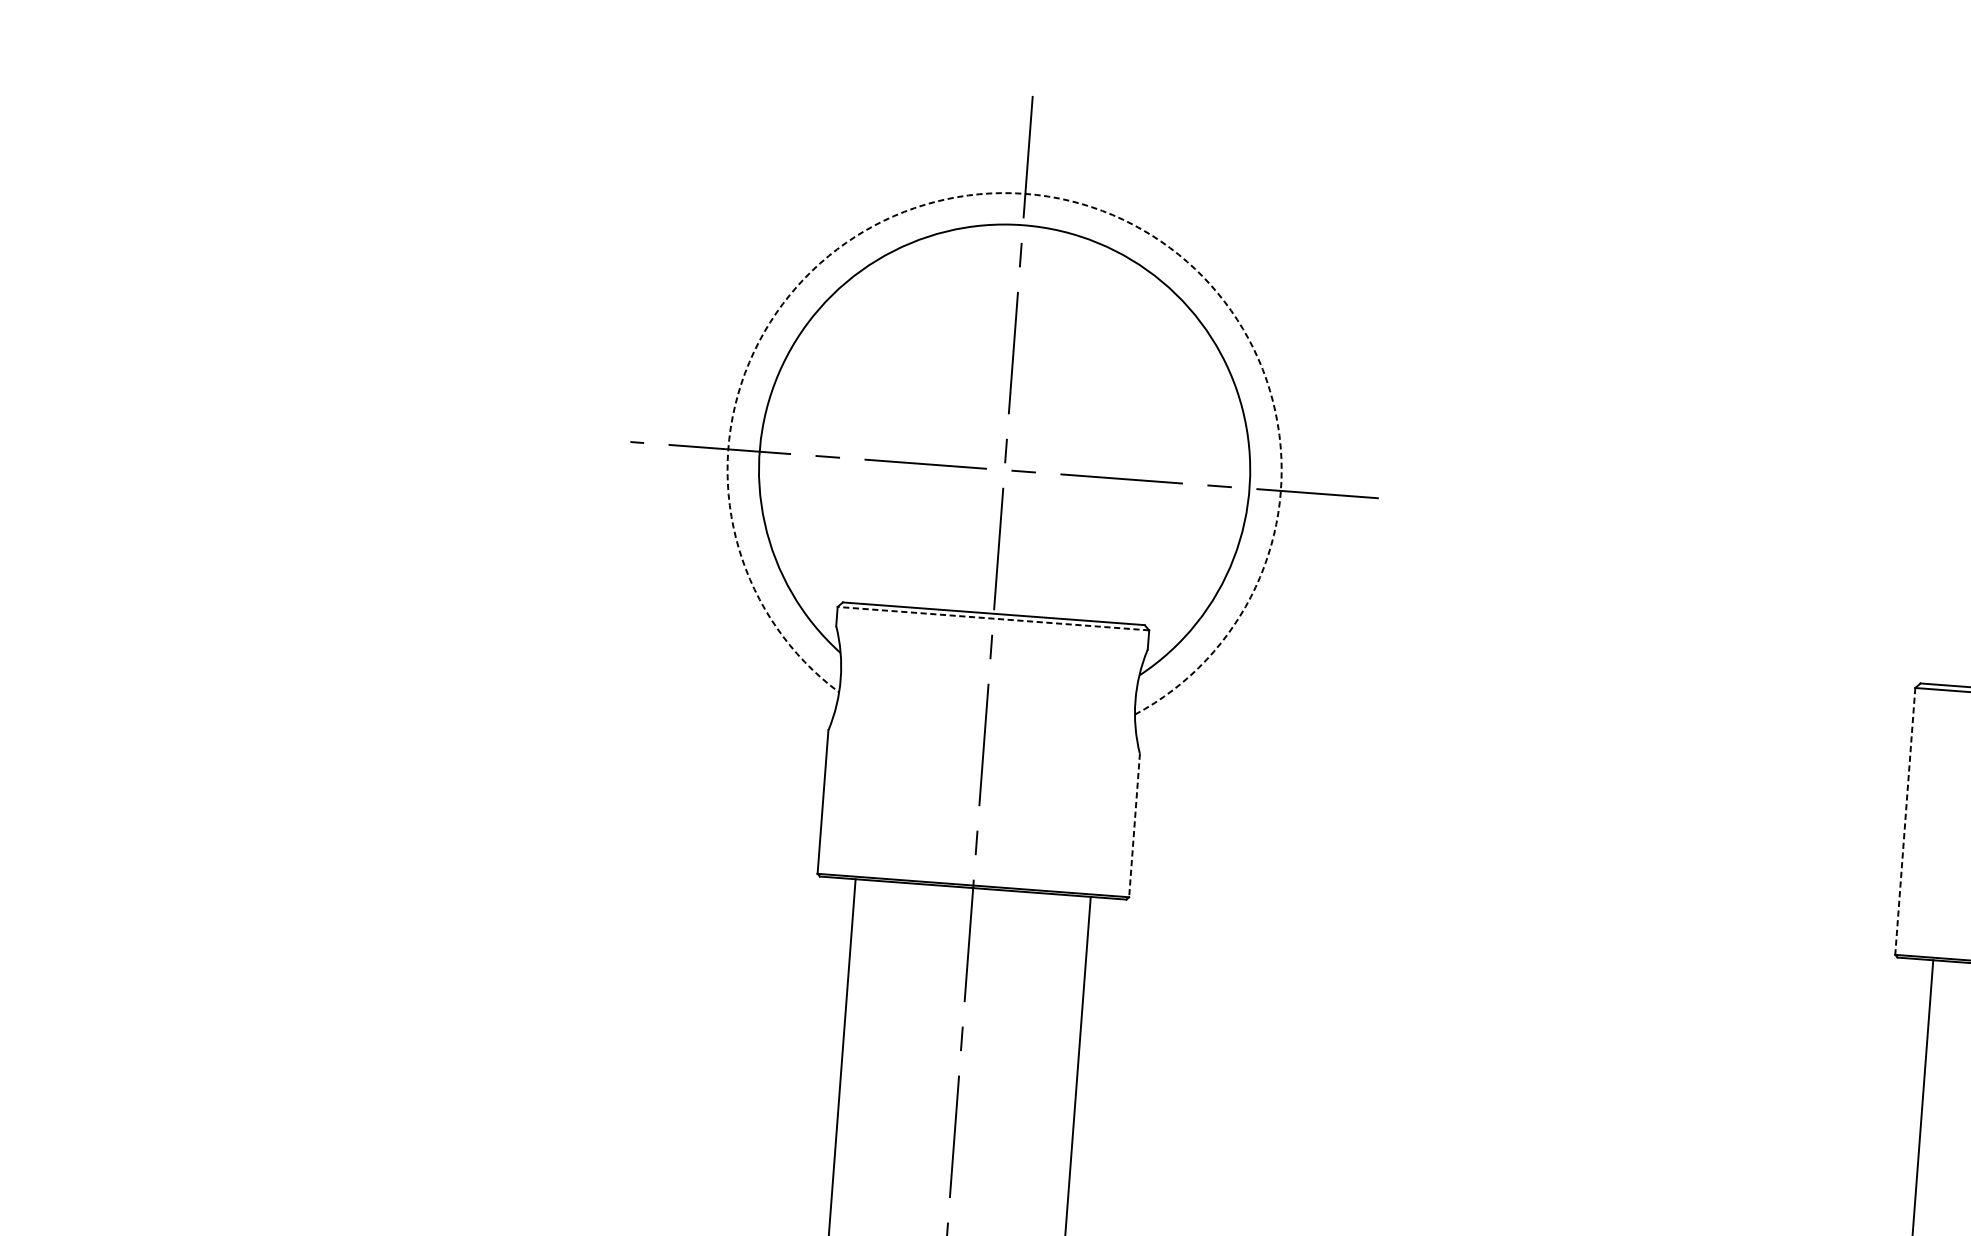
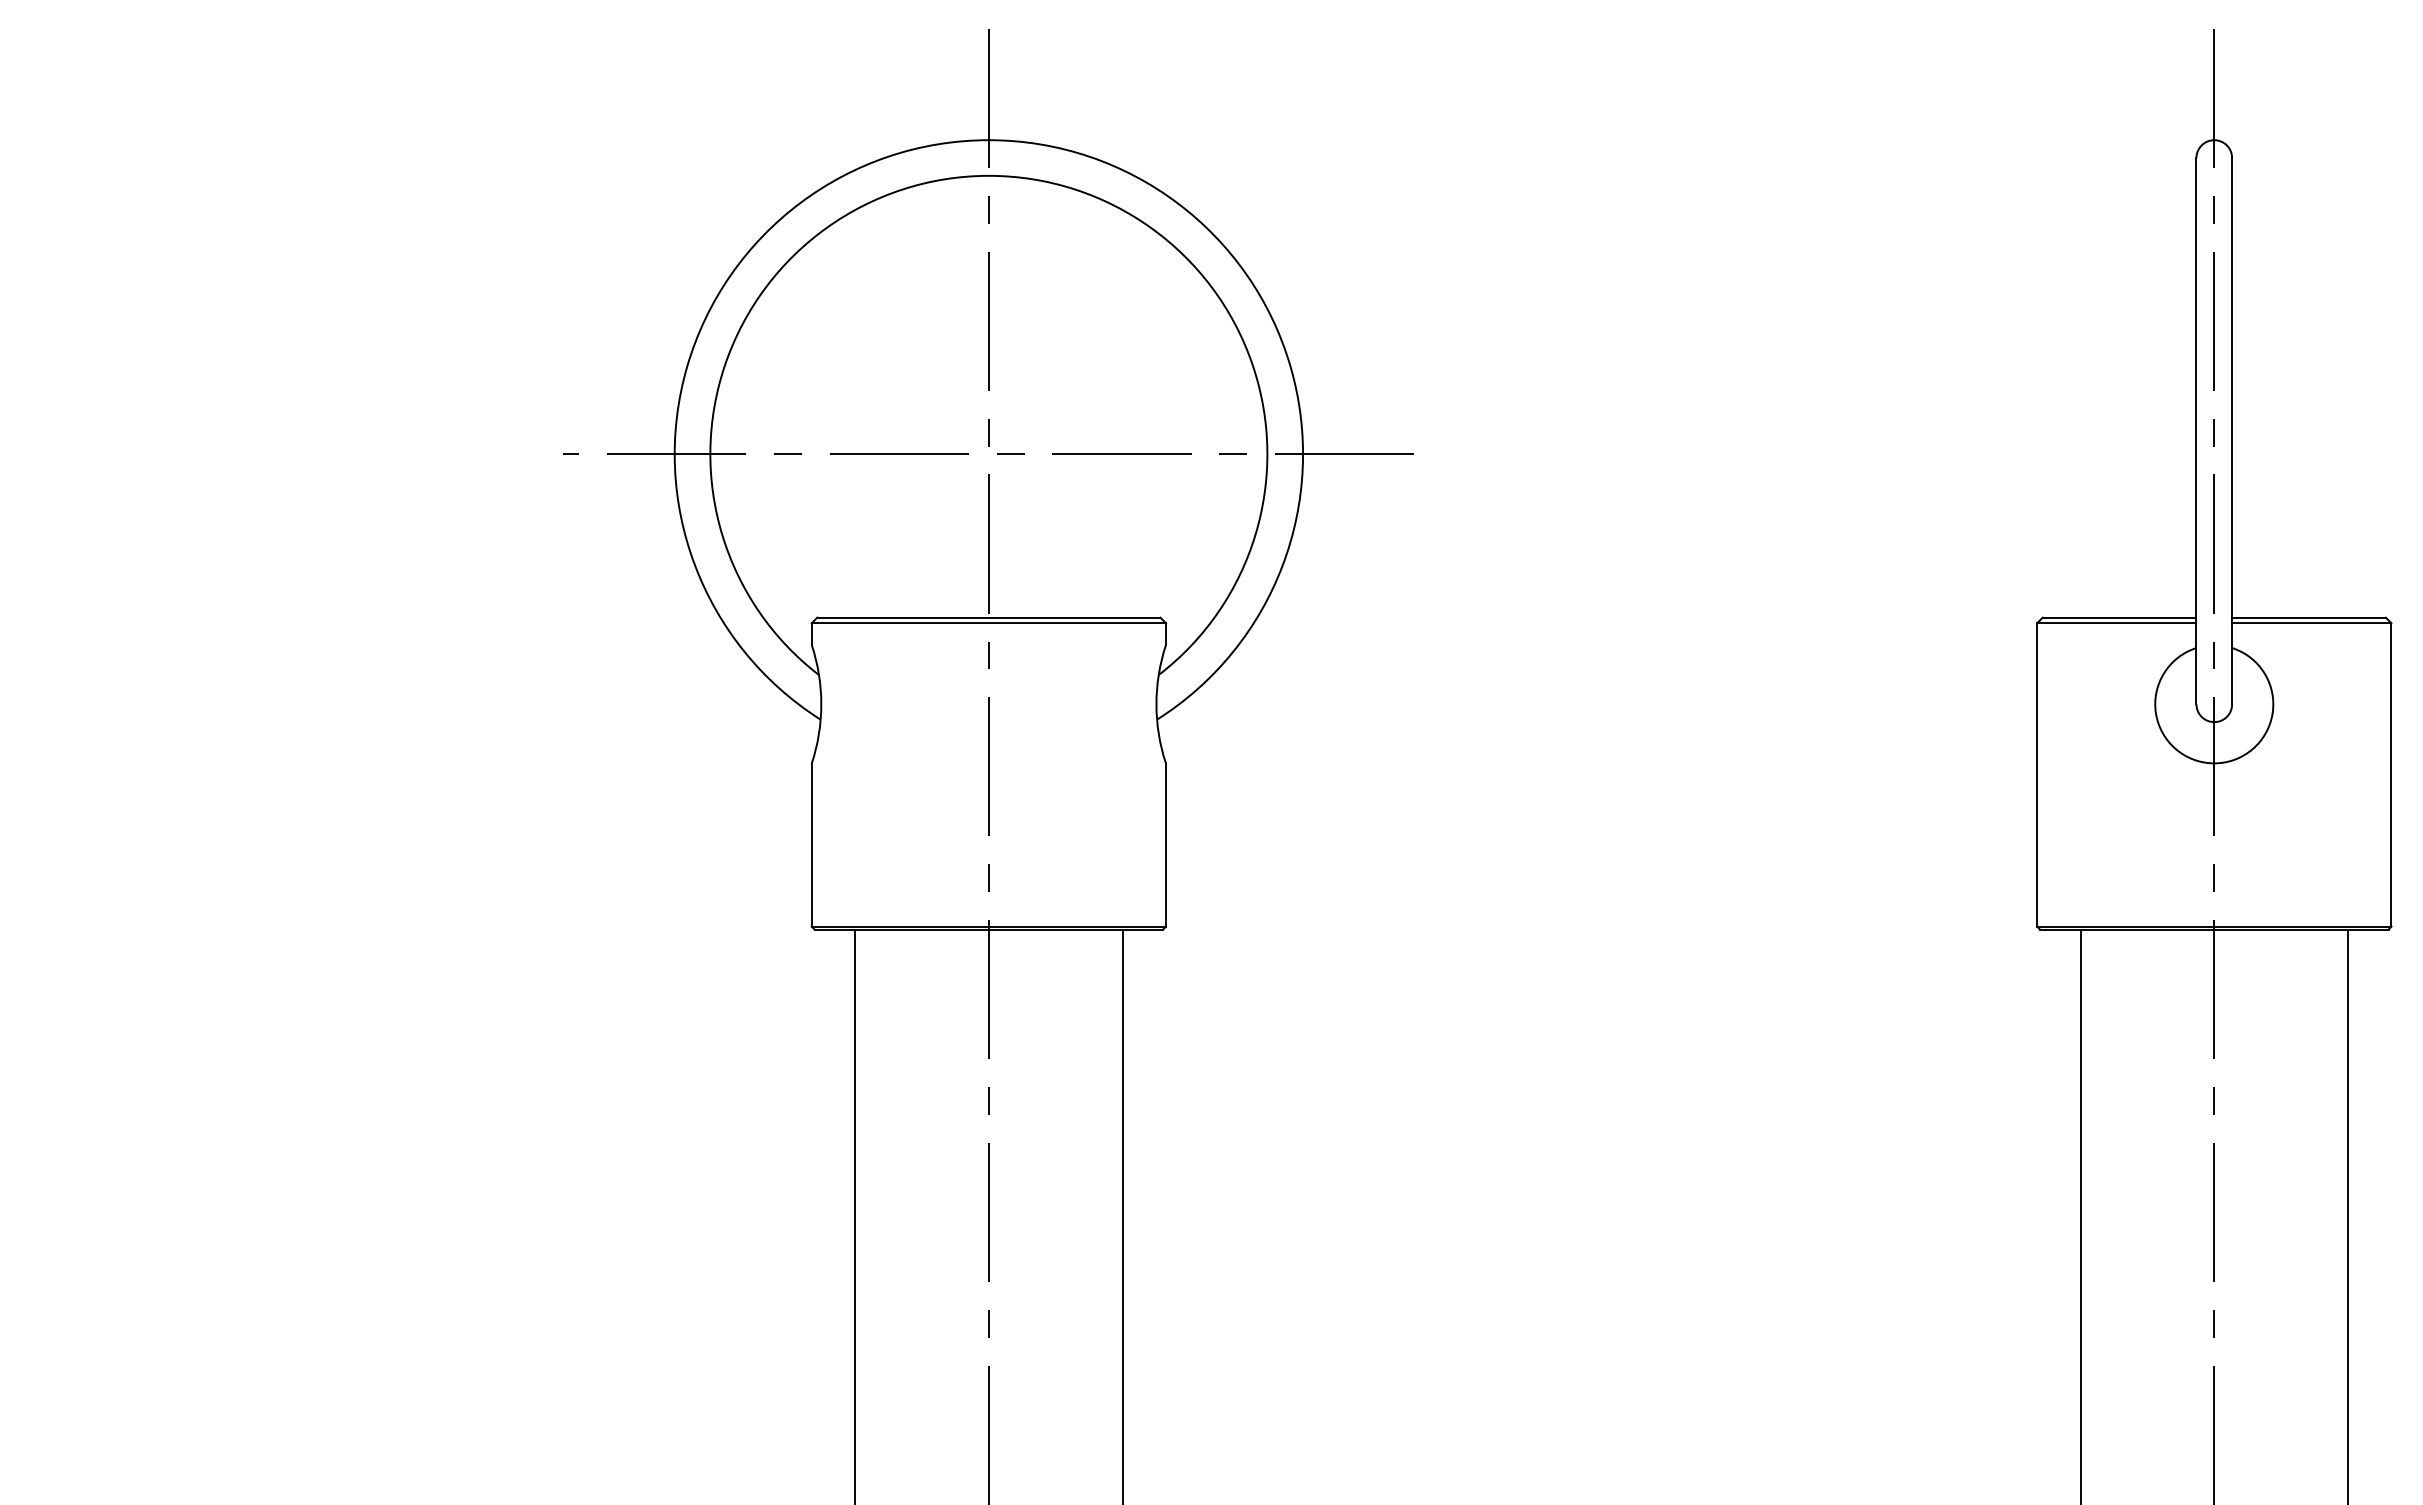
arc: (1025, 194) -> (988, 140), dashed -> solid
line: (993, 618) -> (988, 623), dashed -> solid
line: (1905, 821) -> (2037, 774), dashed -> solid
line: (1134, 825) -> (1166, 845), dashed -> solid

